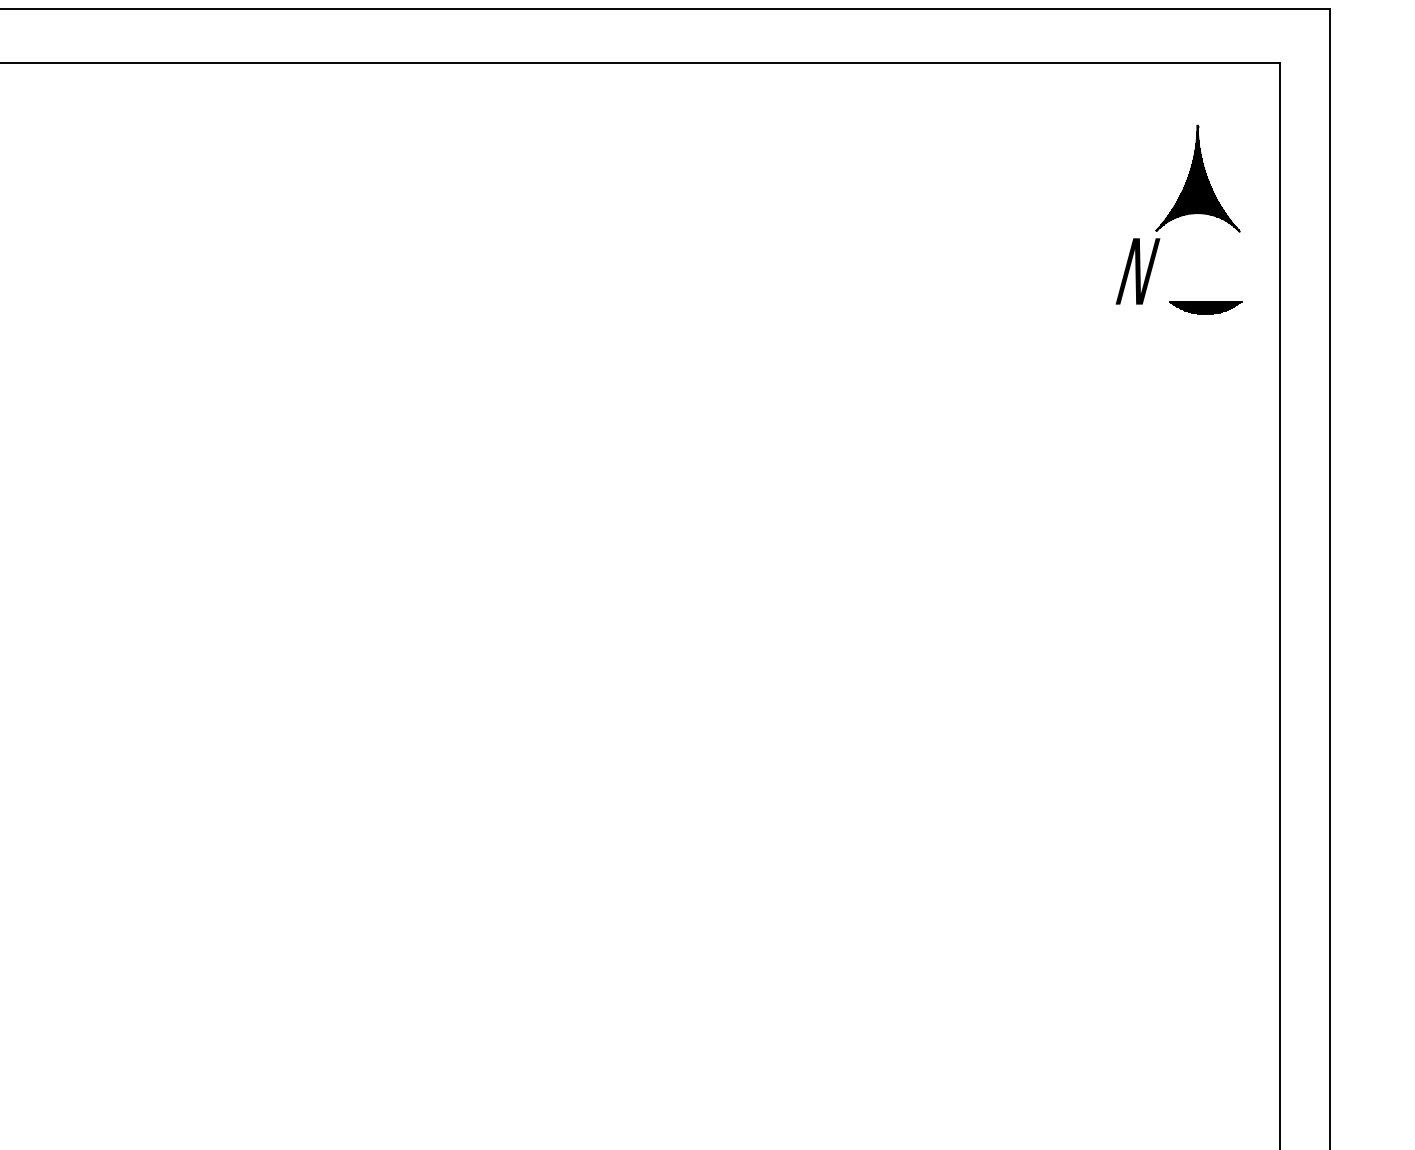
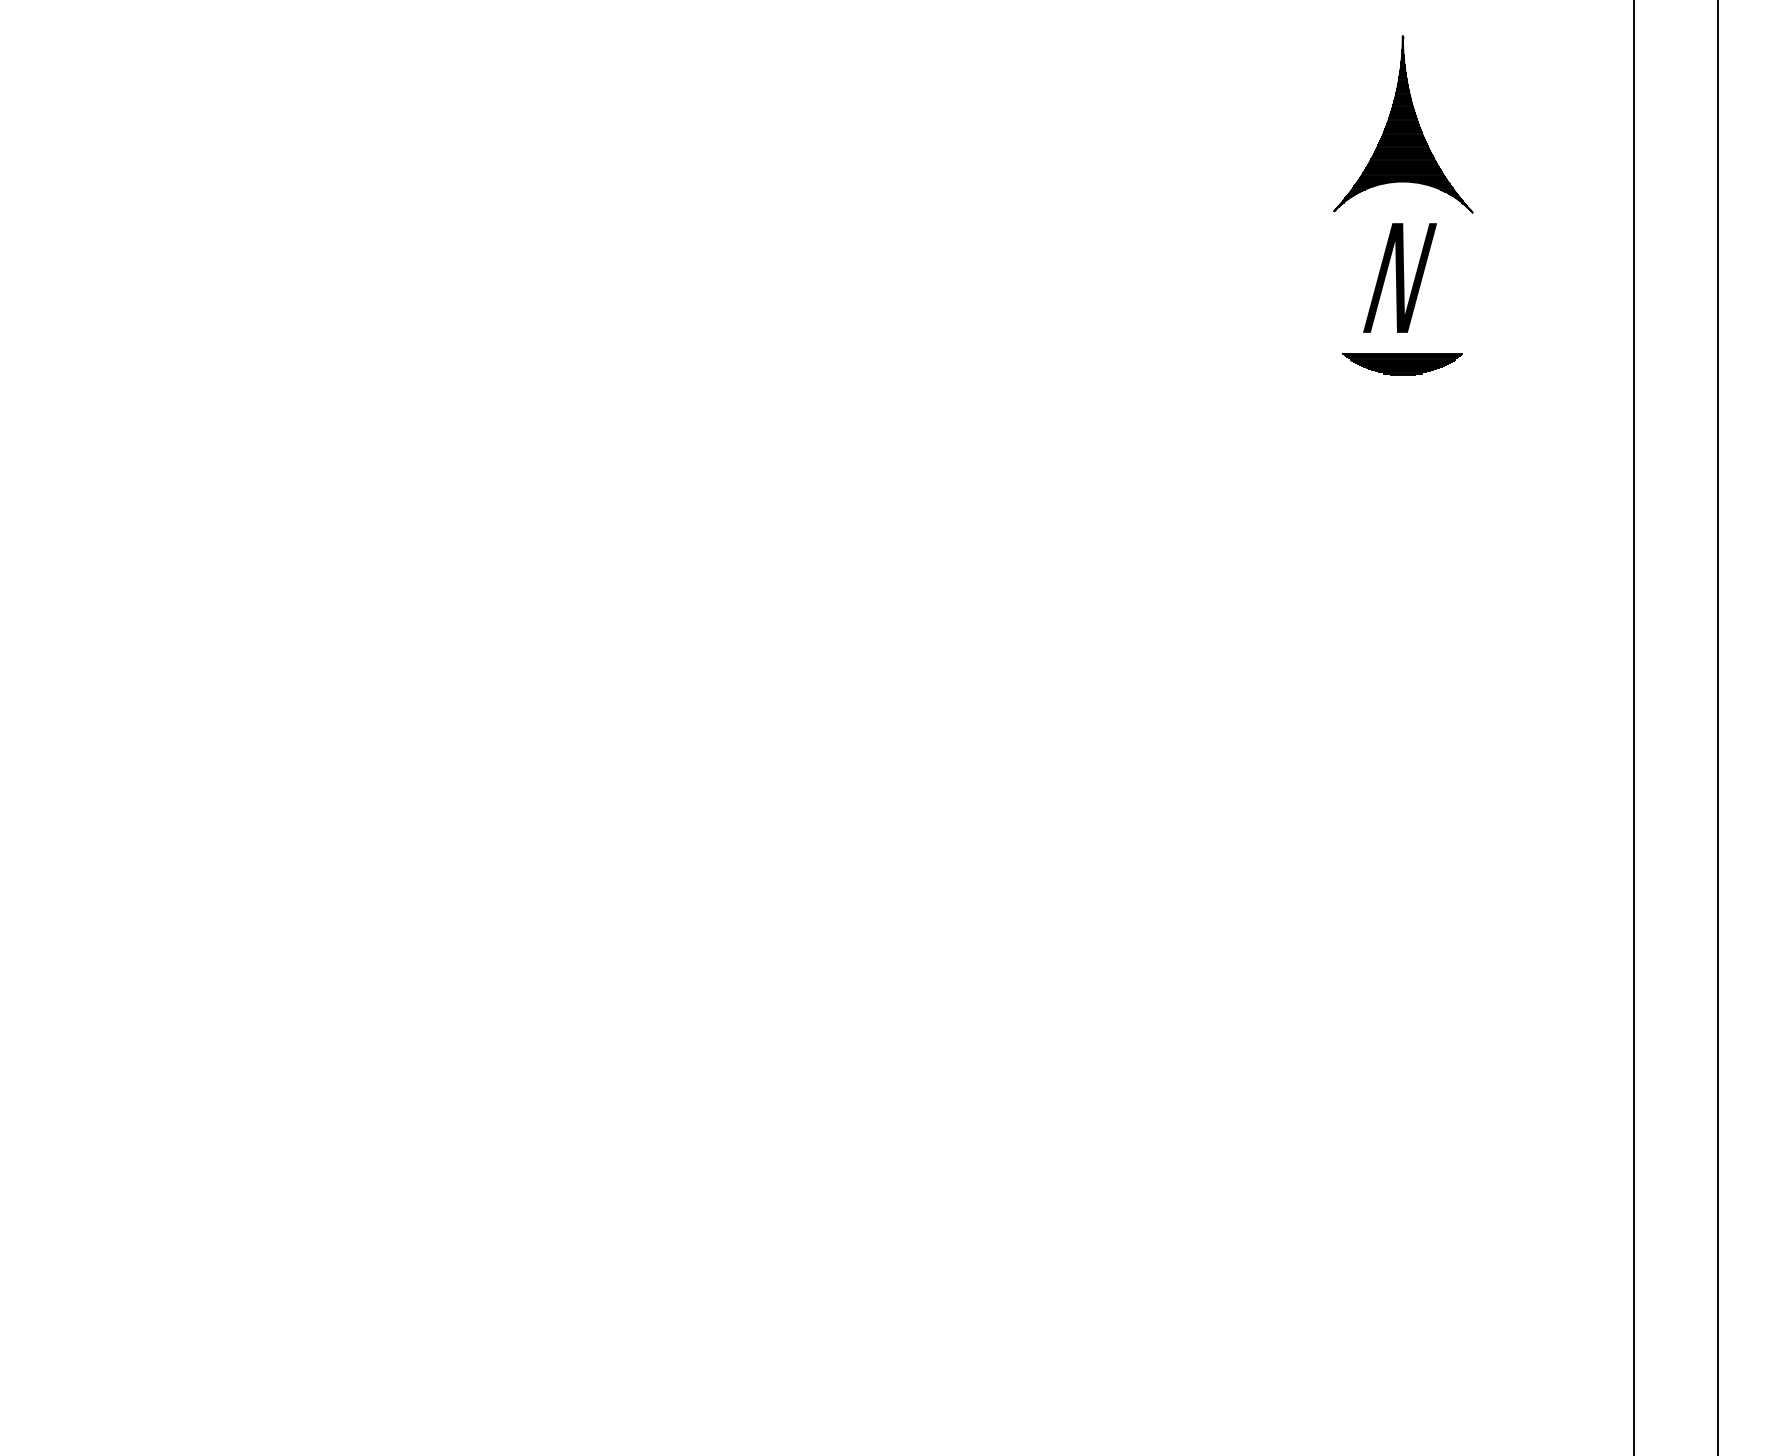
part: (1197, 178) -> (1402, 124), moved
part: (1205, 307) -> (1402, 364), moved

